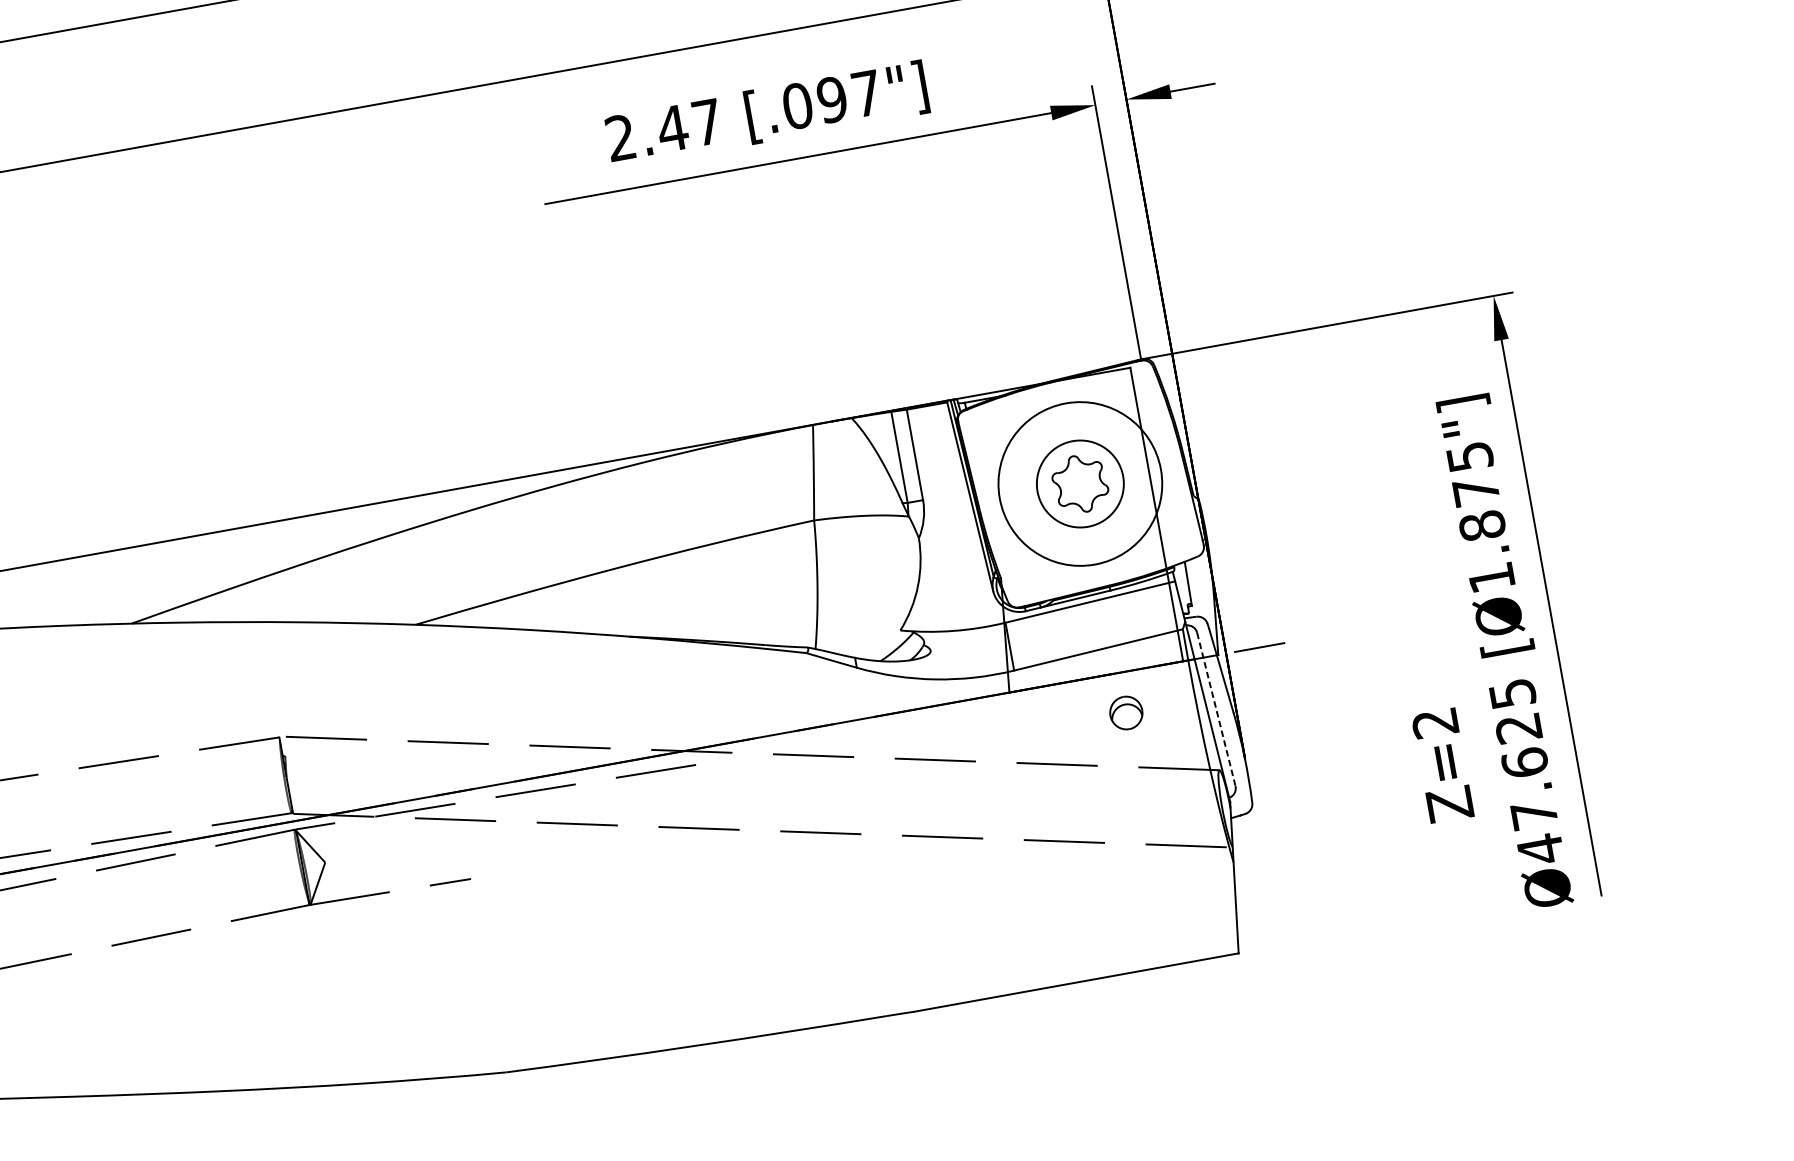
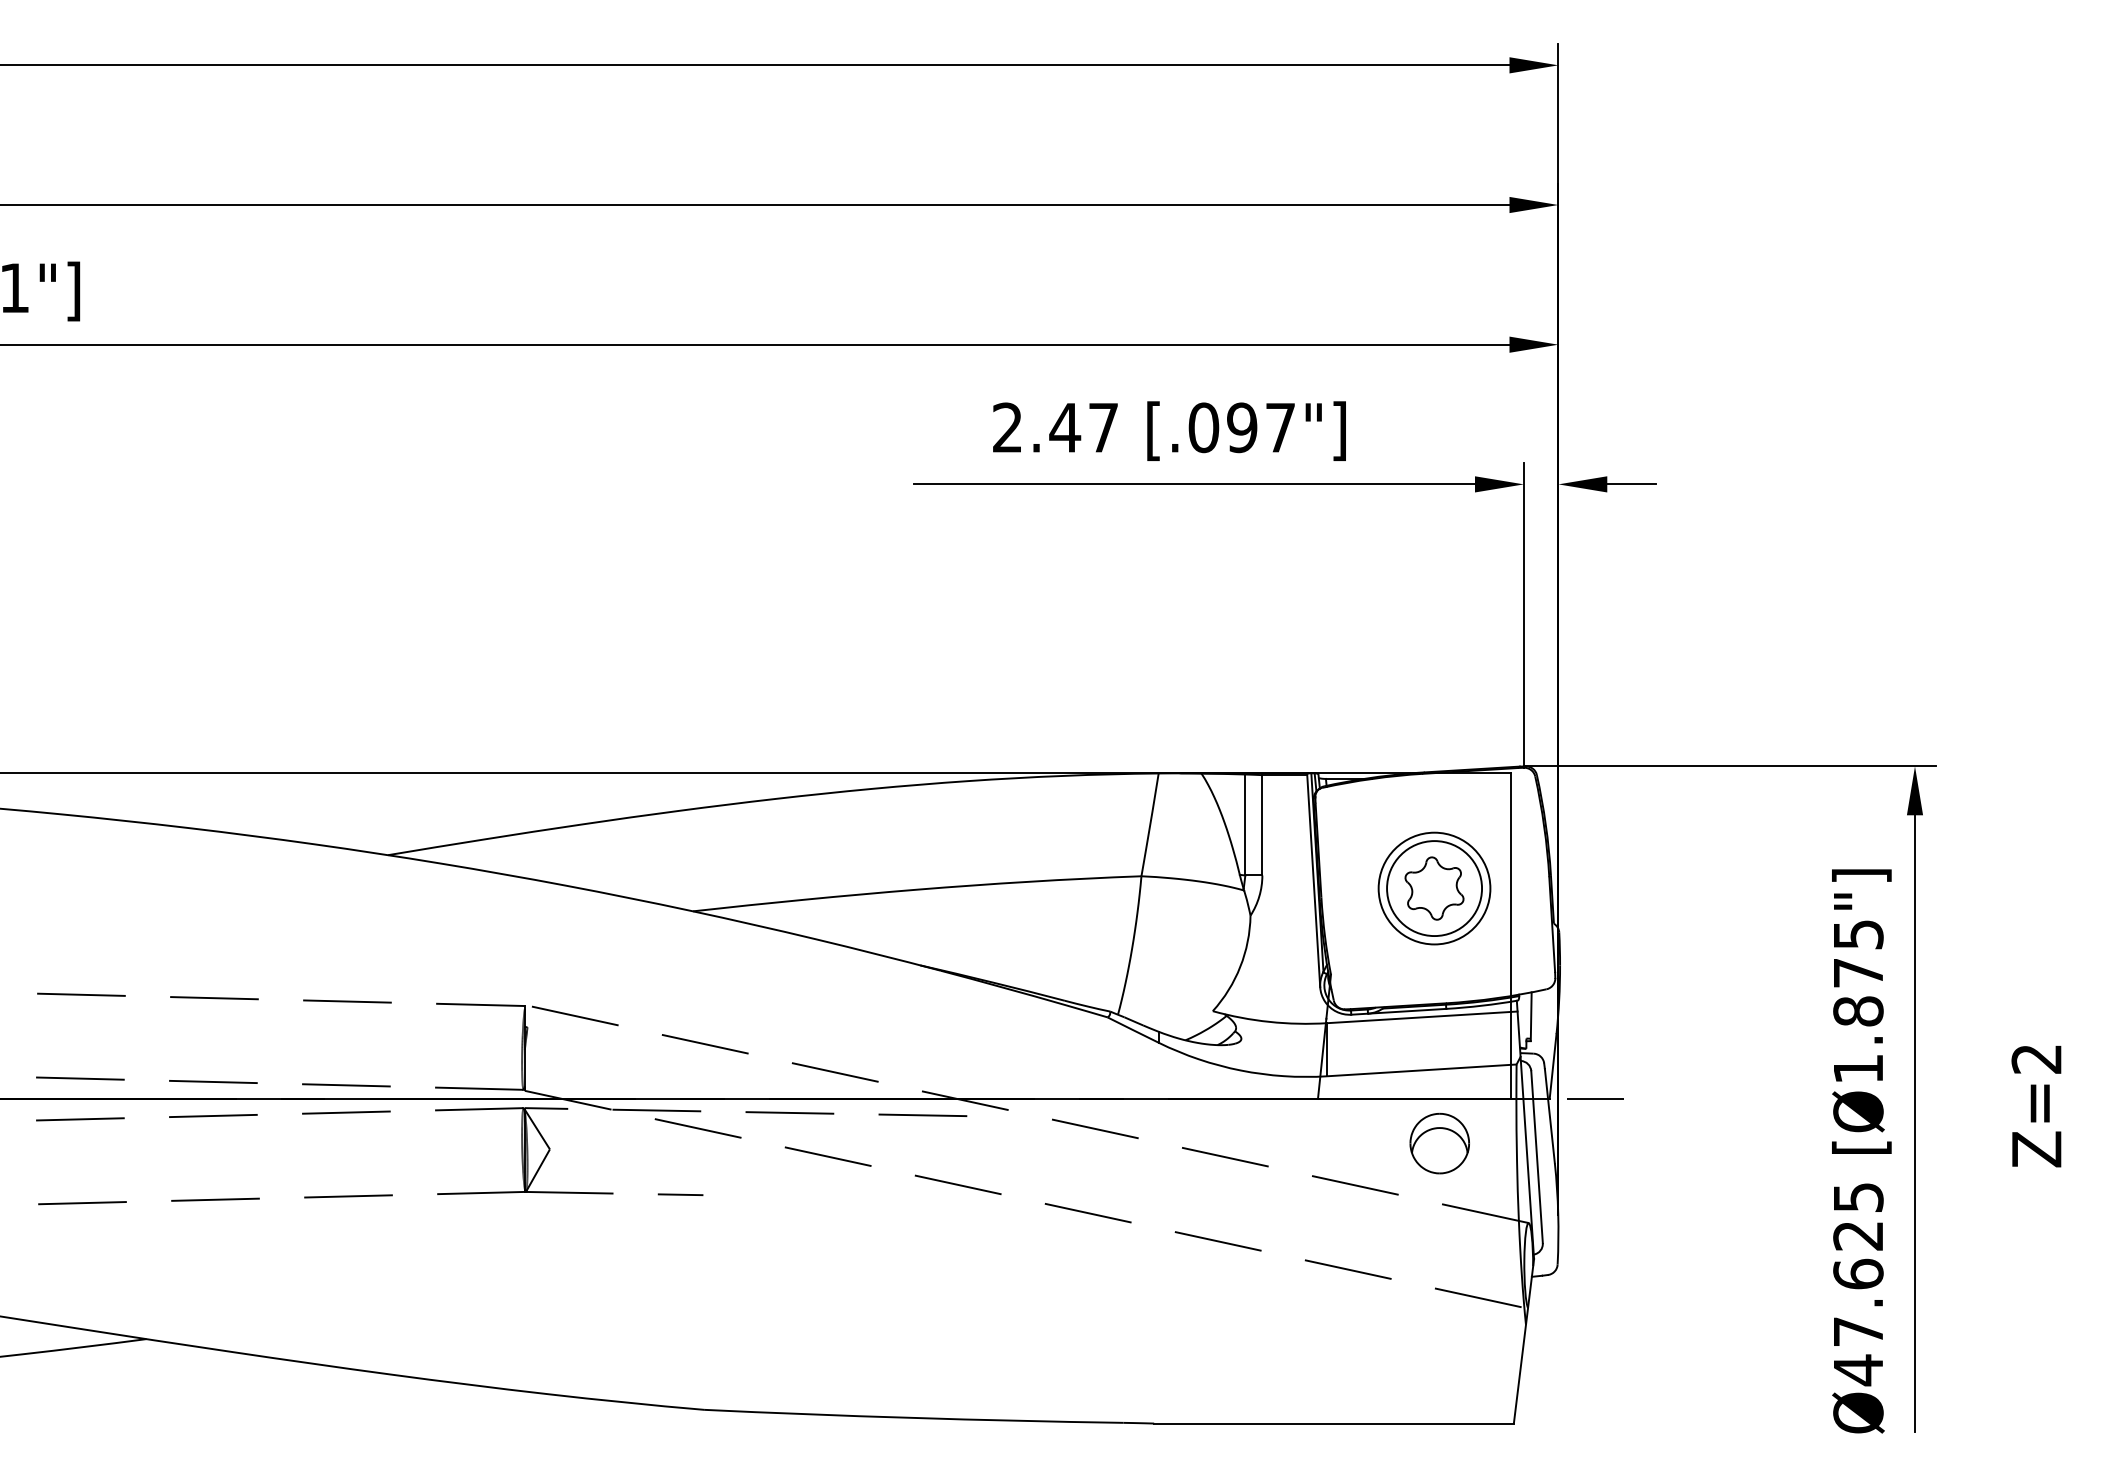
circle: (1080, 483) -> (1434, 888), size x0.62
line: (1216, 709) -> (1537, 1157), dashed -> solid
part: (1126, 713) -> (1439, 1143), size x1.67
text: (1442, 765) -> (2036, 1106), moved

